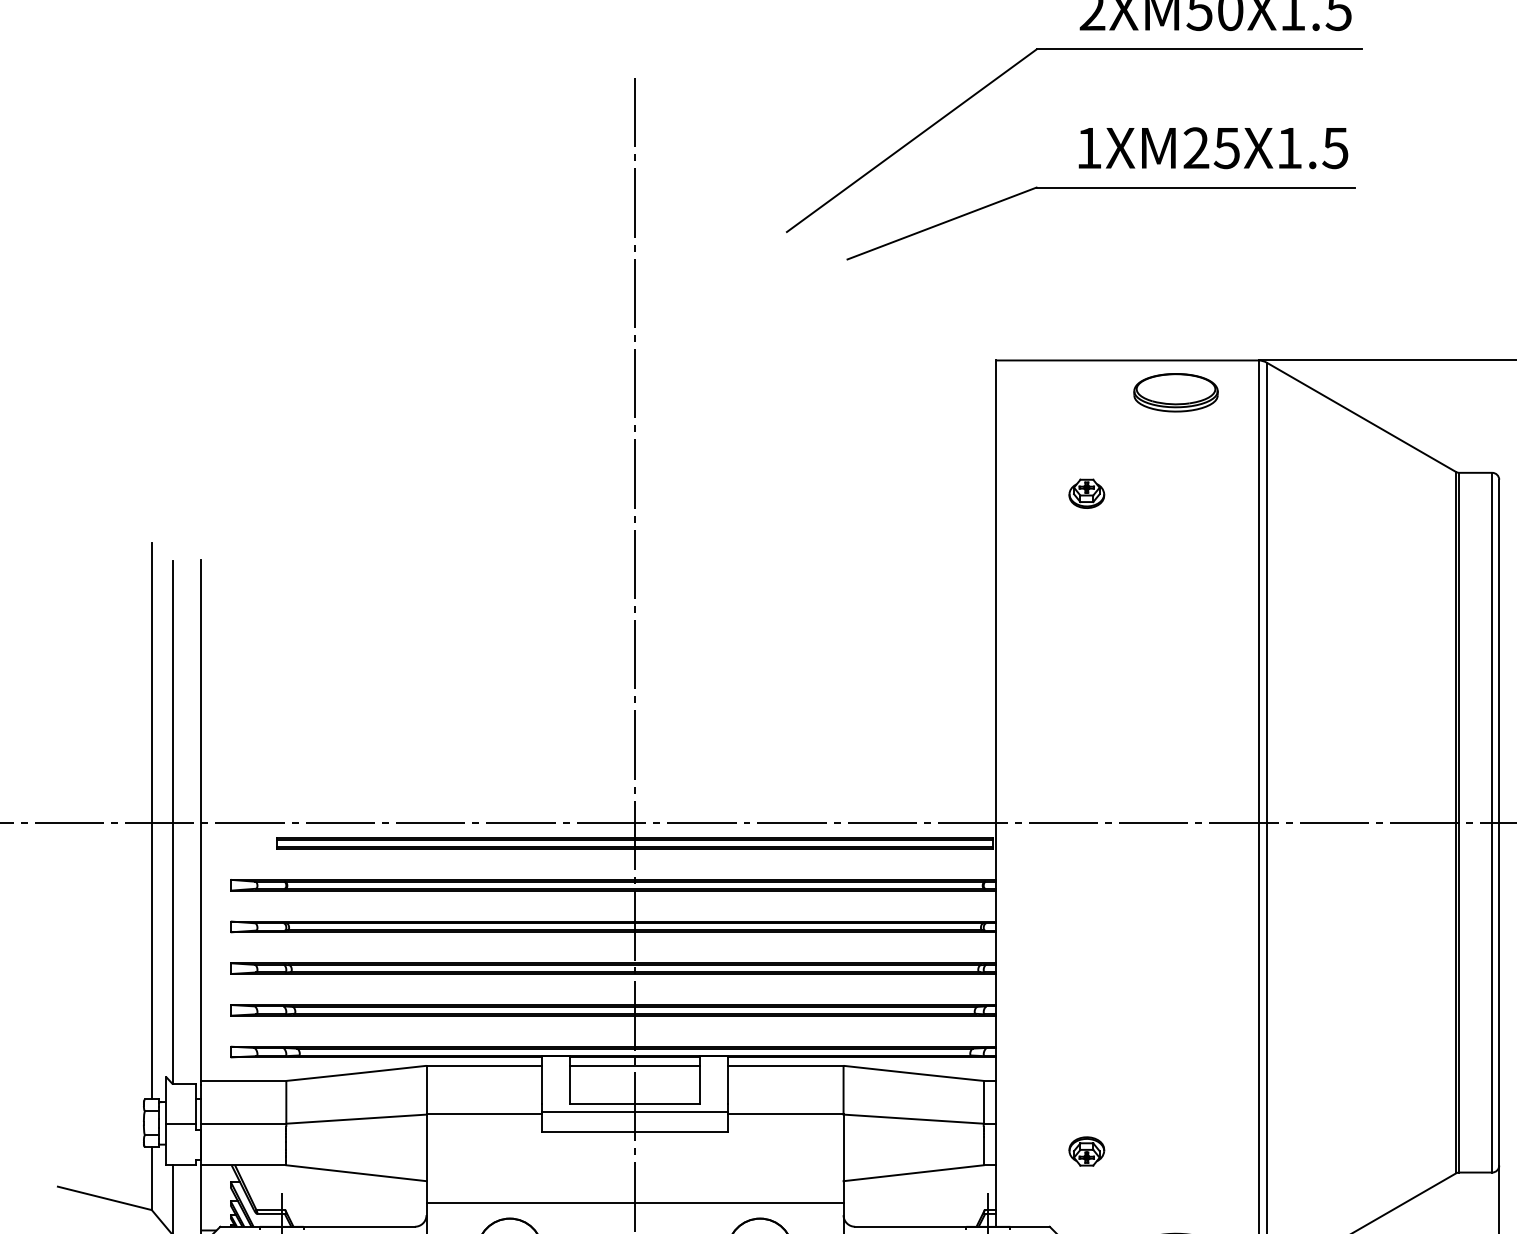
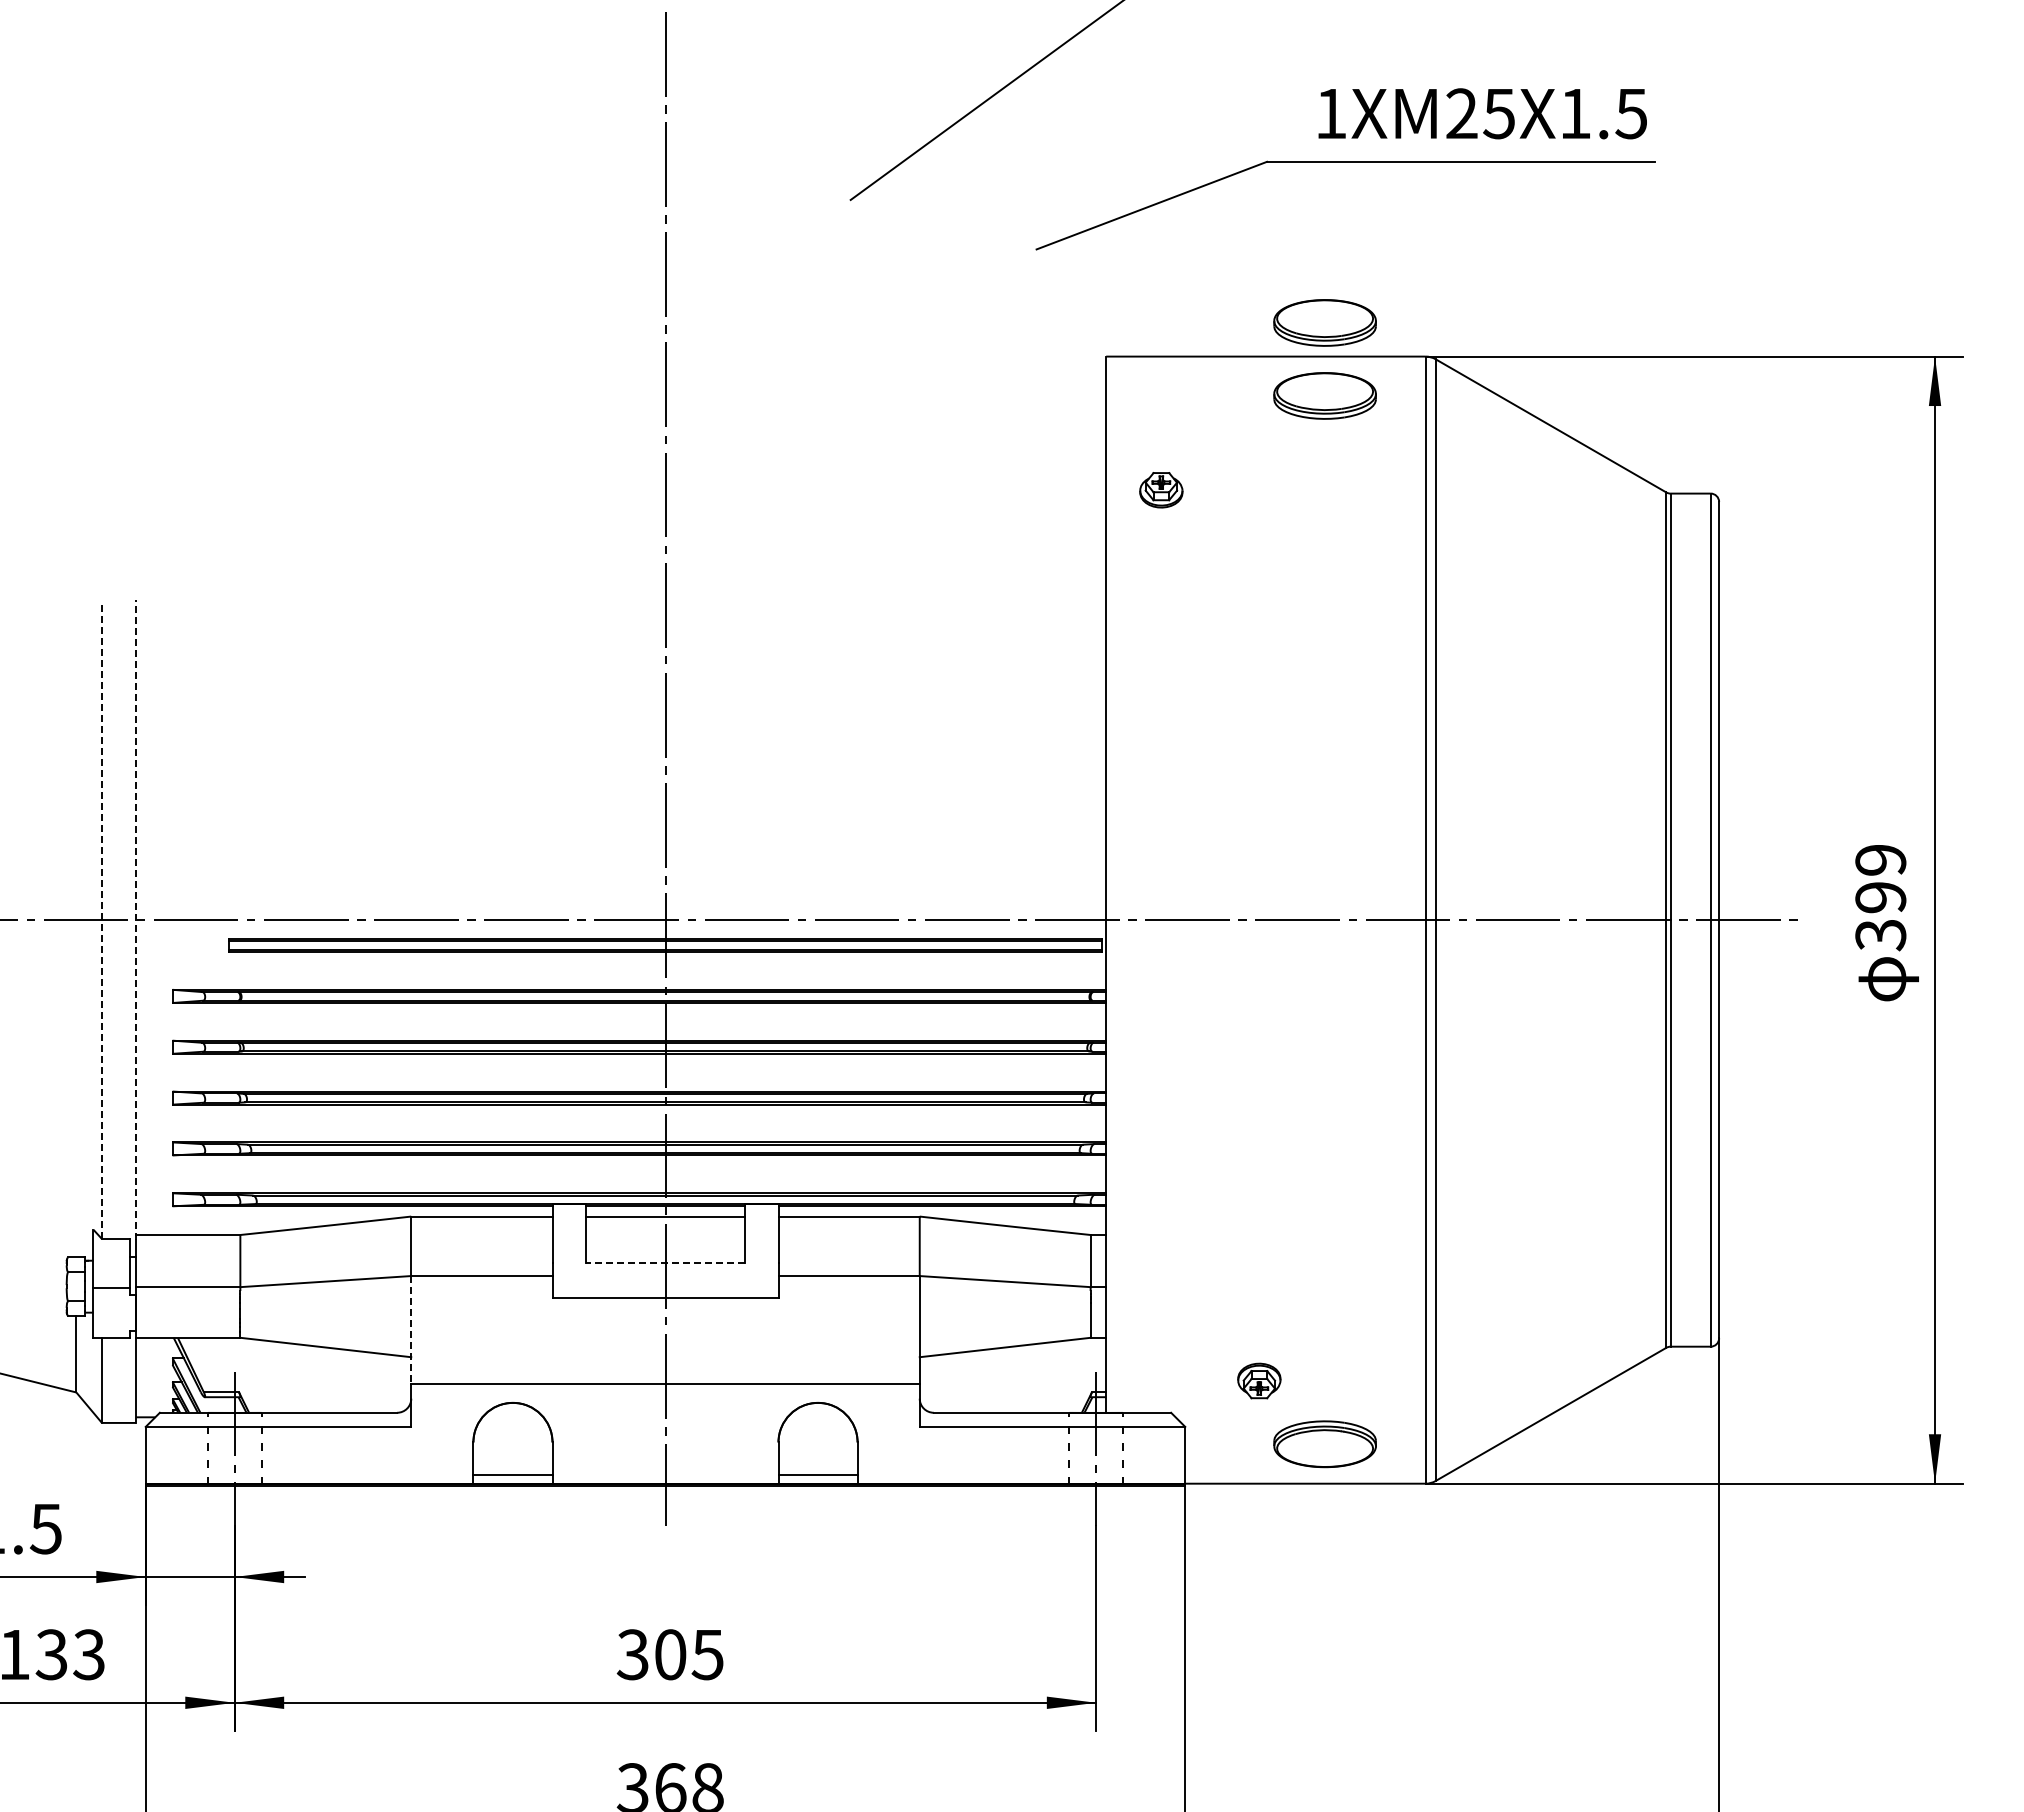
part: (1100, 188) -> (1345, 162), moved
part: (1175, 332) -> (1324, 322), added
part: (1086, 494) -> (1161, 490), moved
line: (151, 821) -> (76, 918), removed
line: (172, 822) -> (101, 920), solid -> dashed
line: (200, 822) -> (135, 920), solid -> dashed
line: (635, 1103) -> (665, 1262), solid -> dashed
line: (635, 1111) -> (665, 1272), removed
part: (1086, 1151) -> (1259, 1380), moved
line: (426, 1159) -> (411, 1330), solid -> dashed

